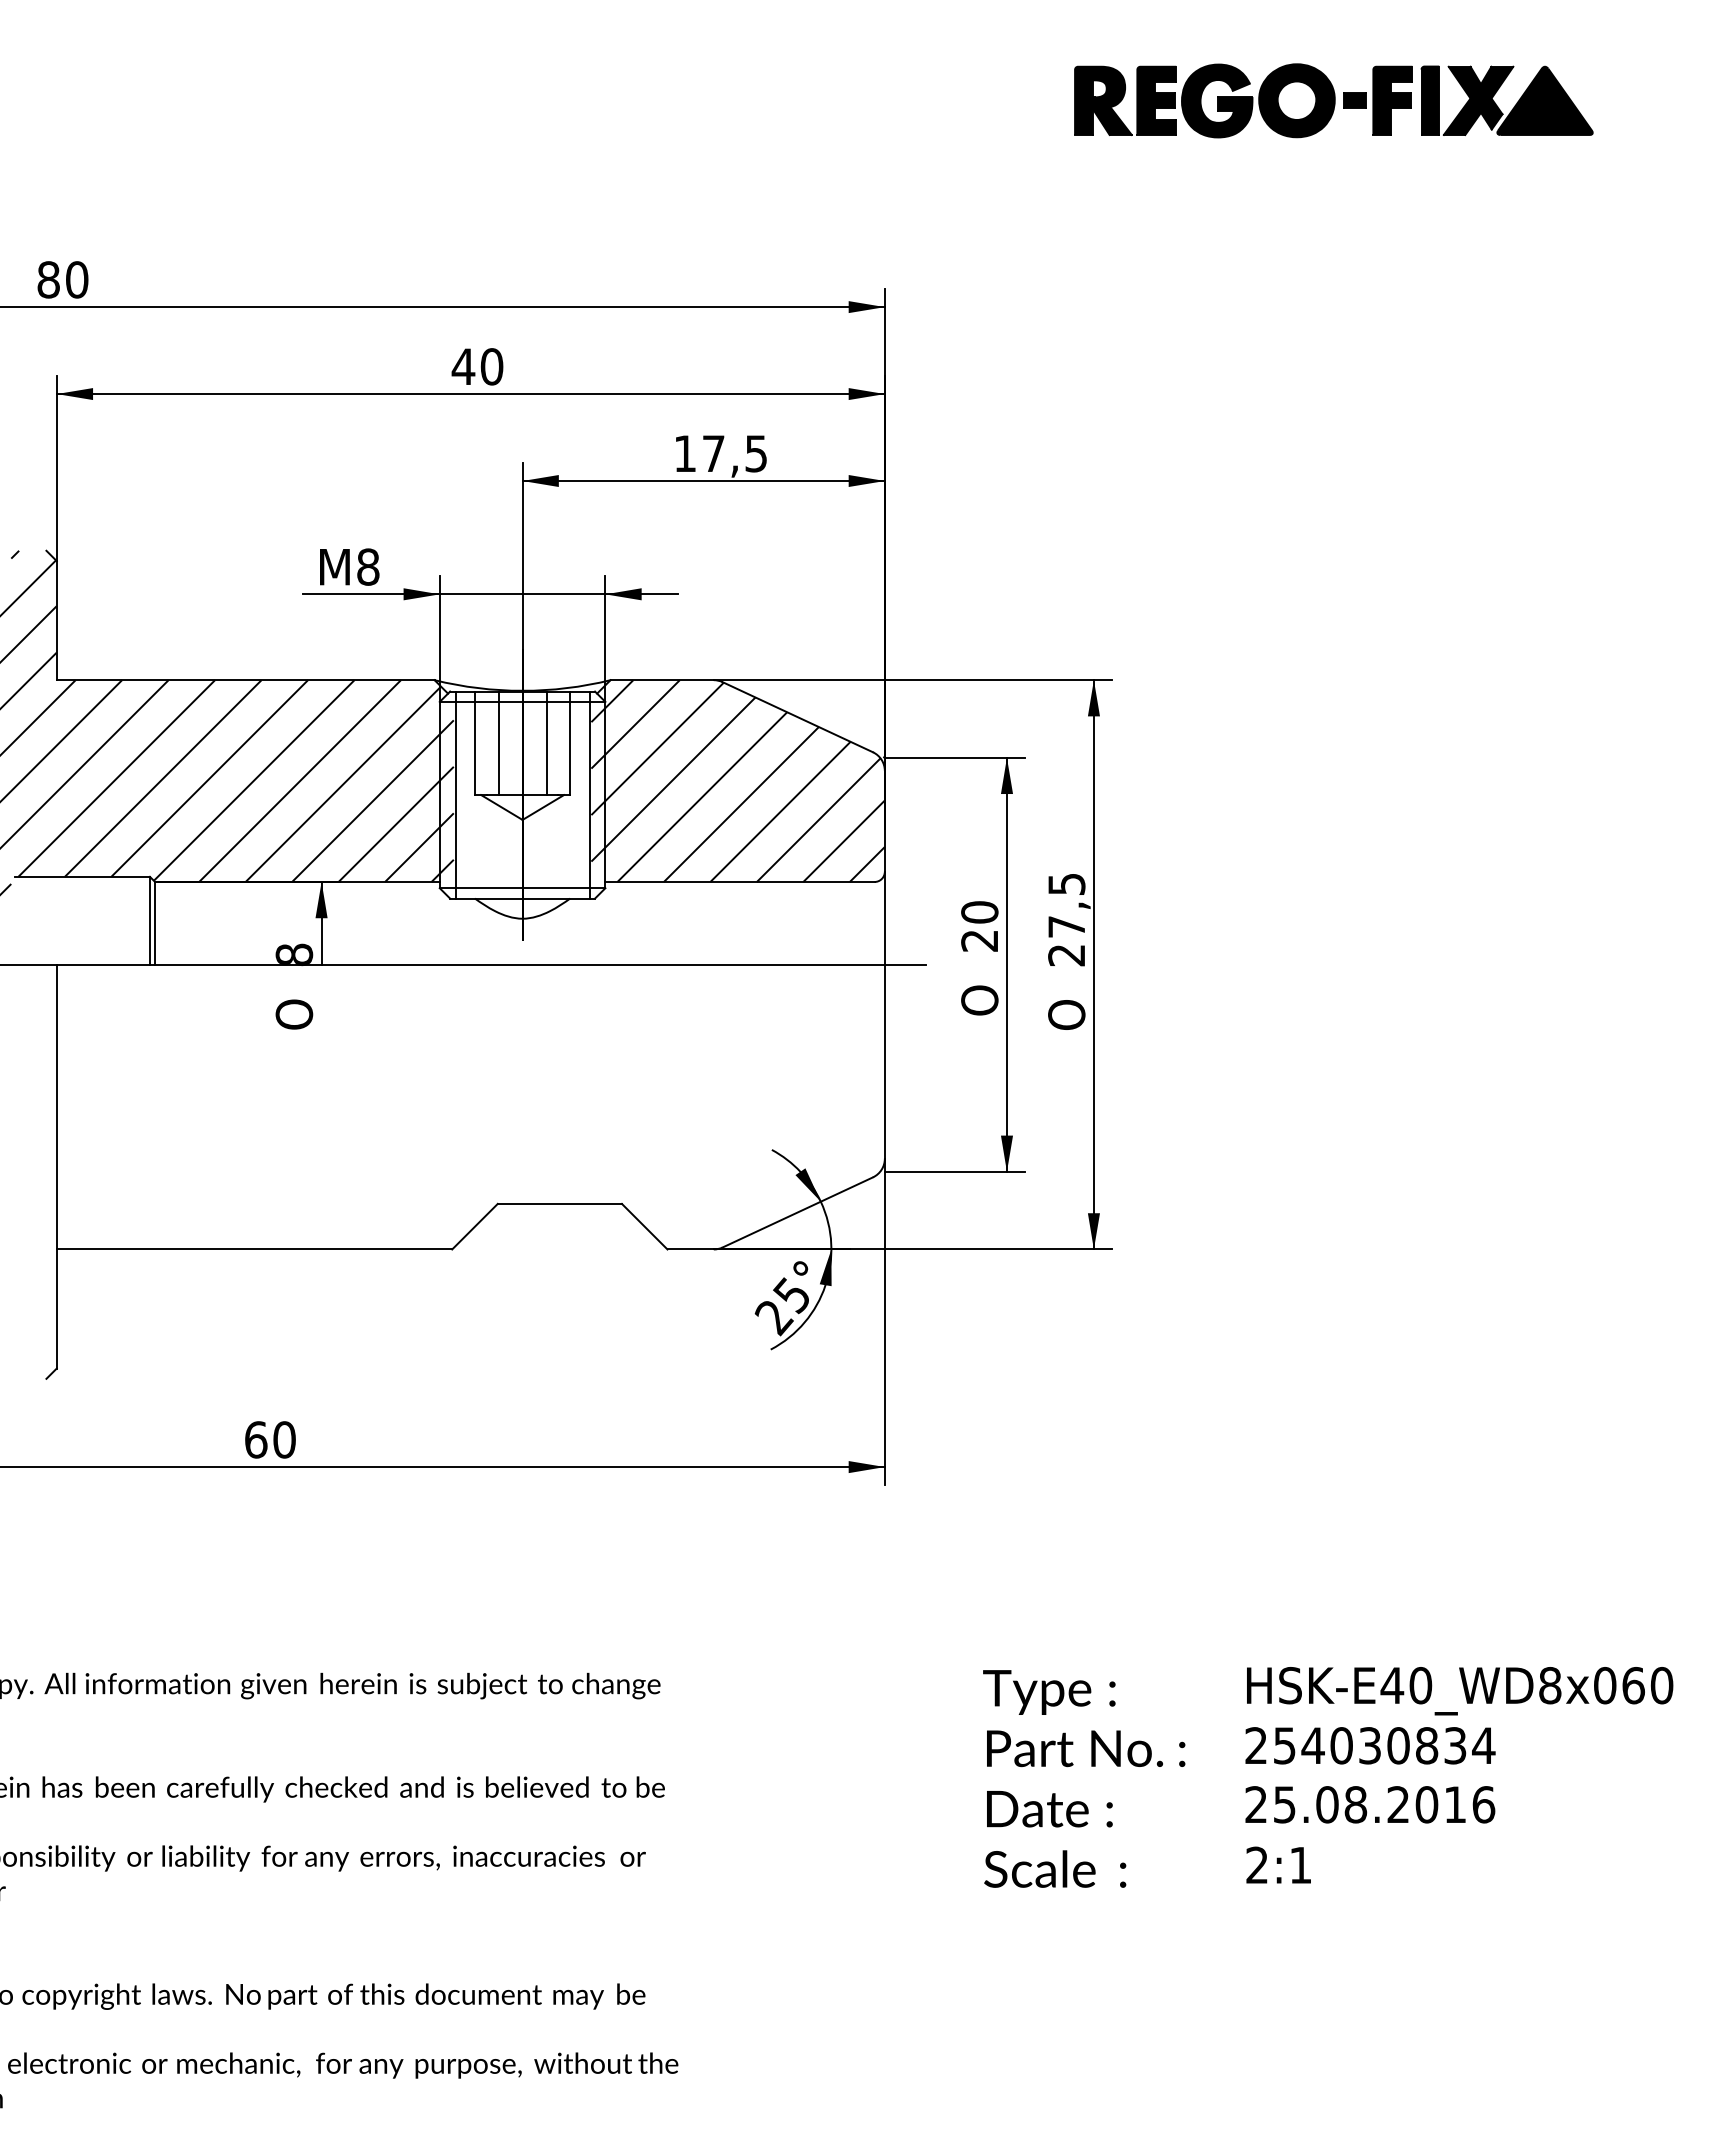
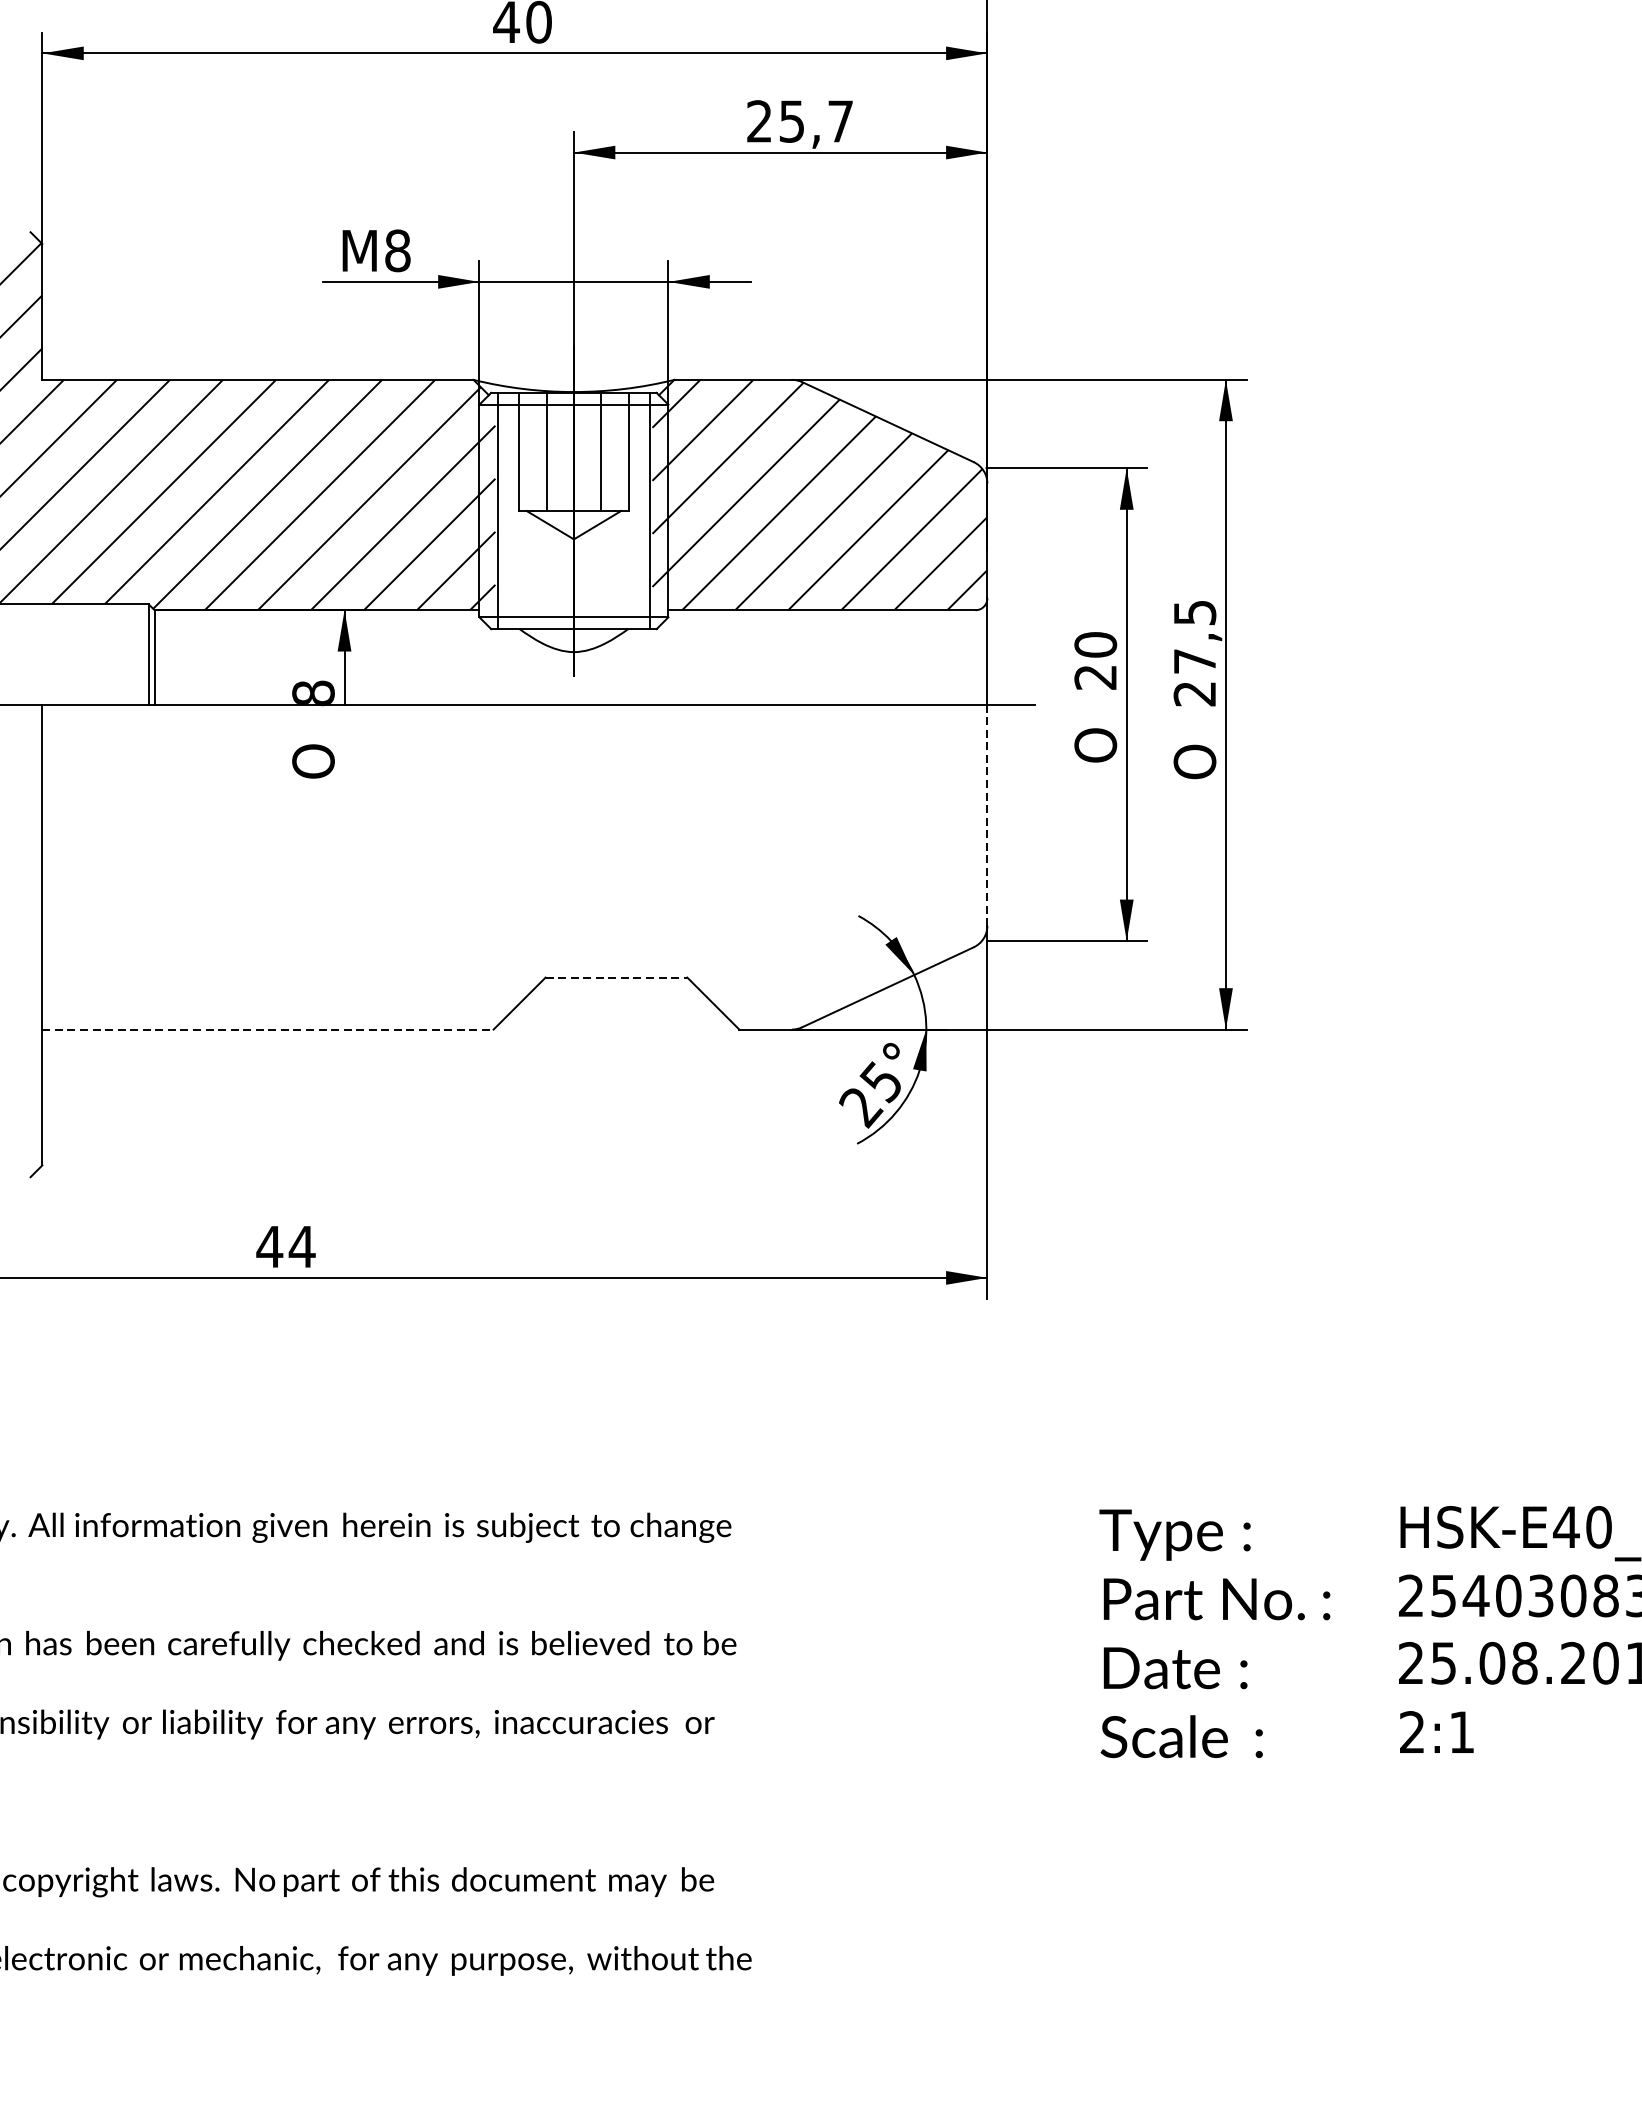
text: (720, 453) -> (799, 121), 17,5 -> 25,7
line: (884, 1061) -> (986, 815), solid -> dashed
line: (560, 1203) -> (617, 977), solid -> dashed
line: (254, 1249) -> (267, 1029), solid -> dashed
text: (270, 1439) -> (286, 1246), 60 -> 44

